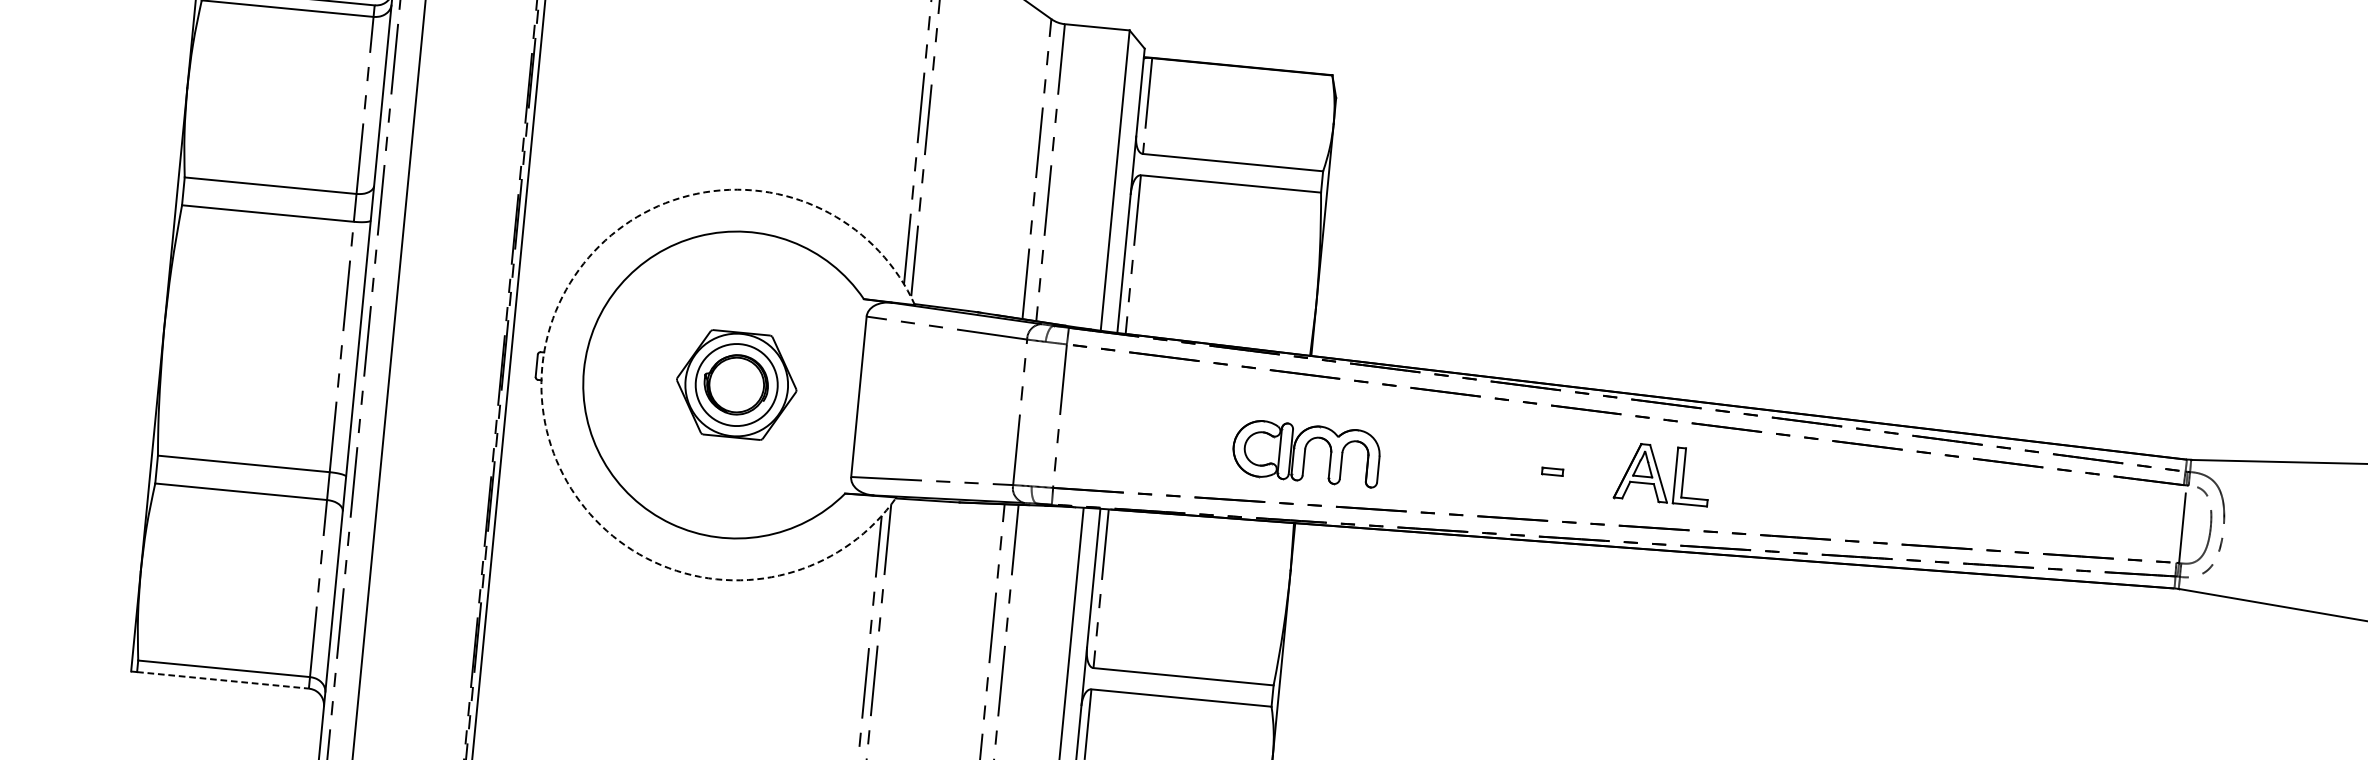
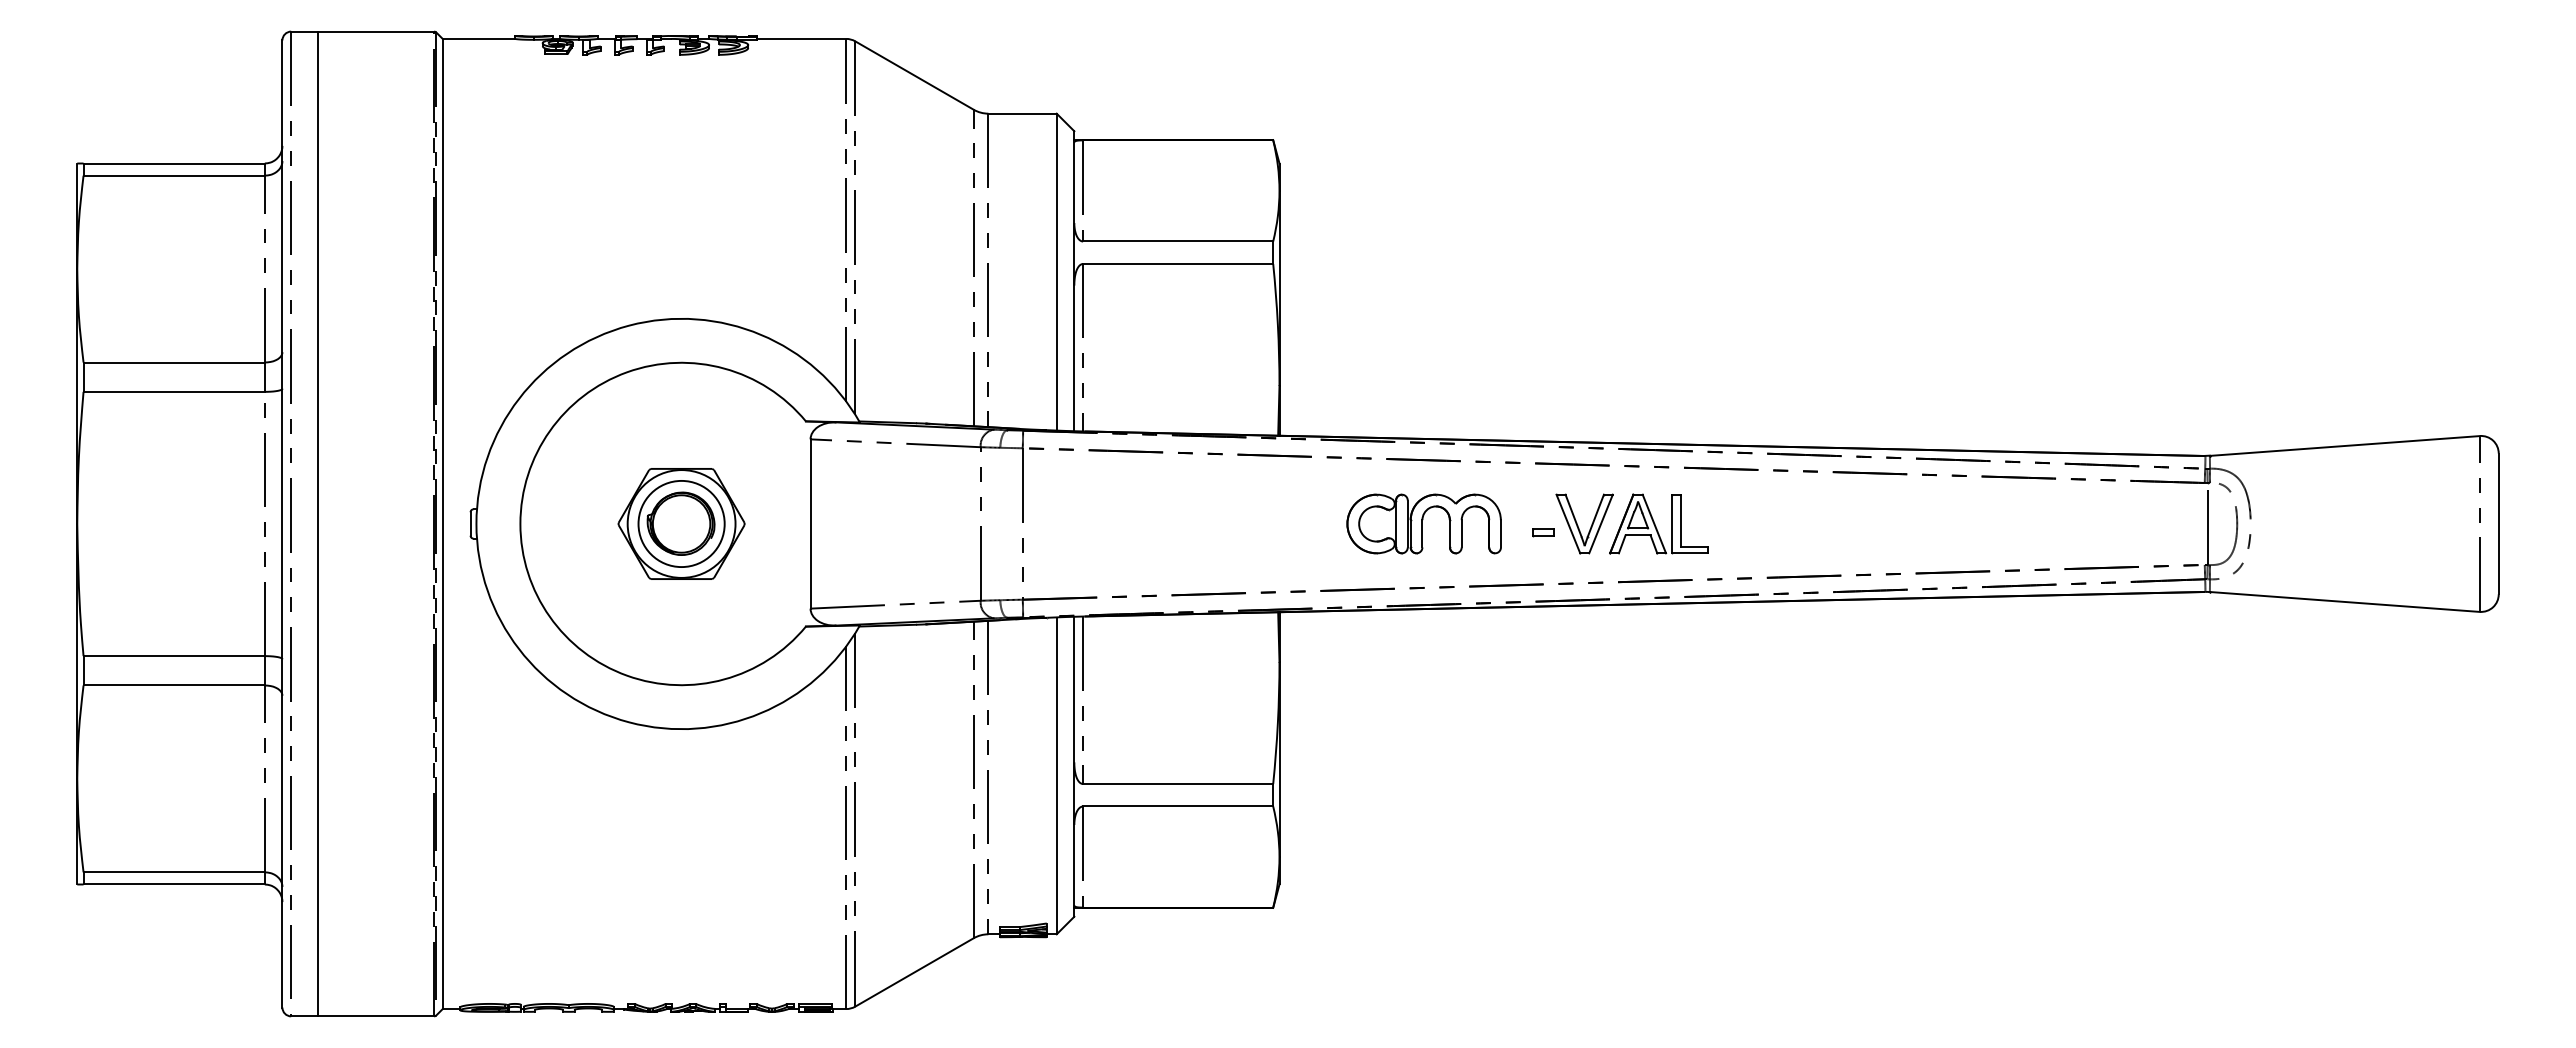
arc: (542, 366) -> (476, 524), dashed -> solid
part: (1305, 452) -> (1423, 523), moved
part: (1586, 468) -> (1578, 525), added
line: (223, 680) -> (174, 884), dashed -> solid

